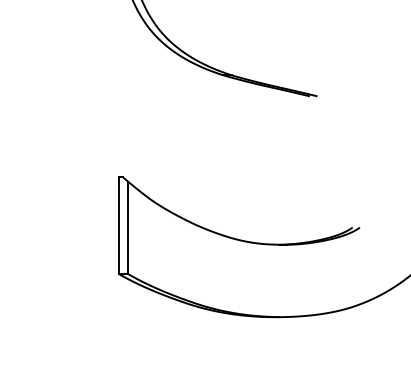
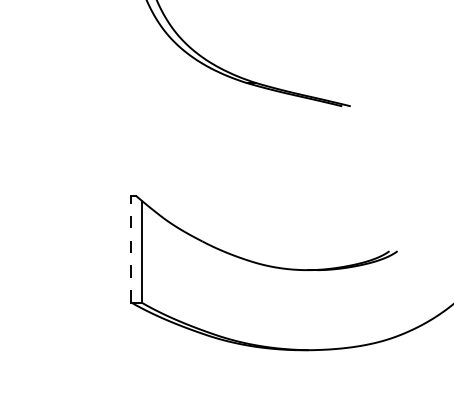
line: (118, 225) -> (130, 248), solid -> dashed

